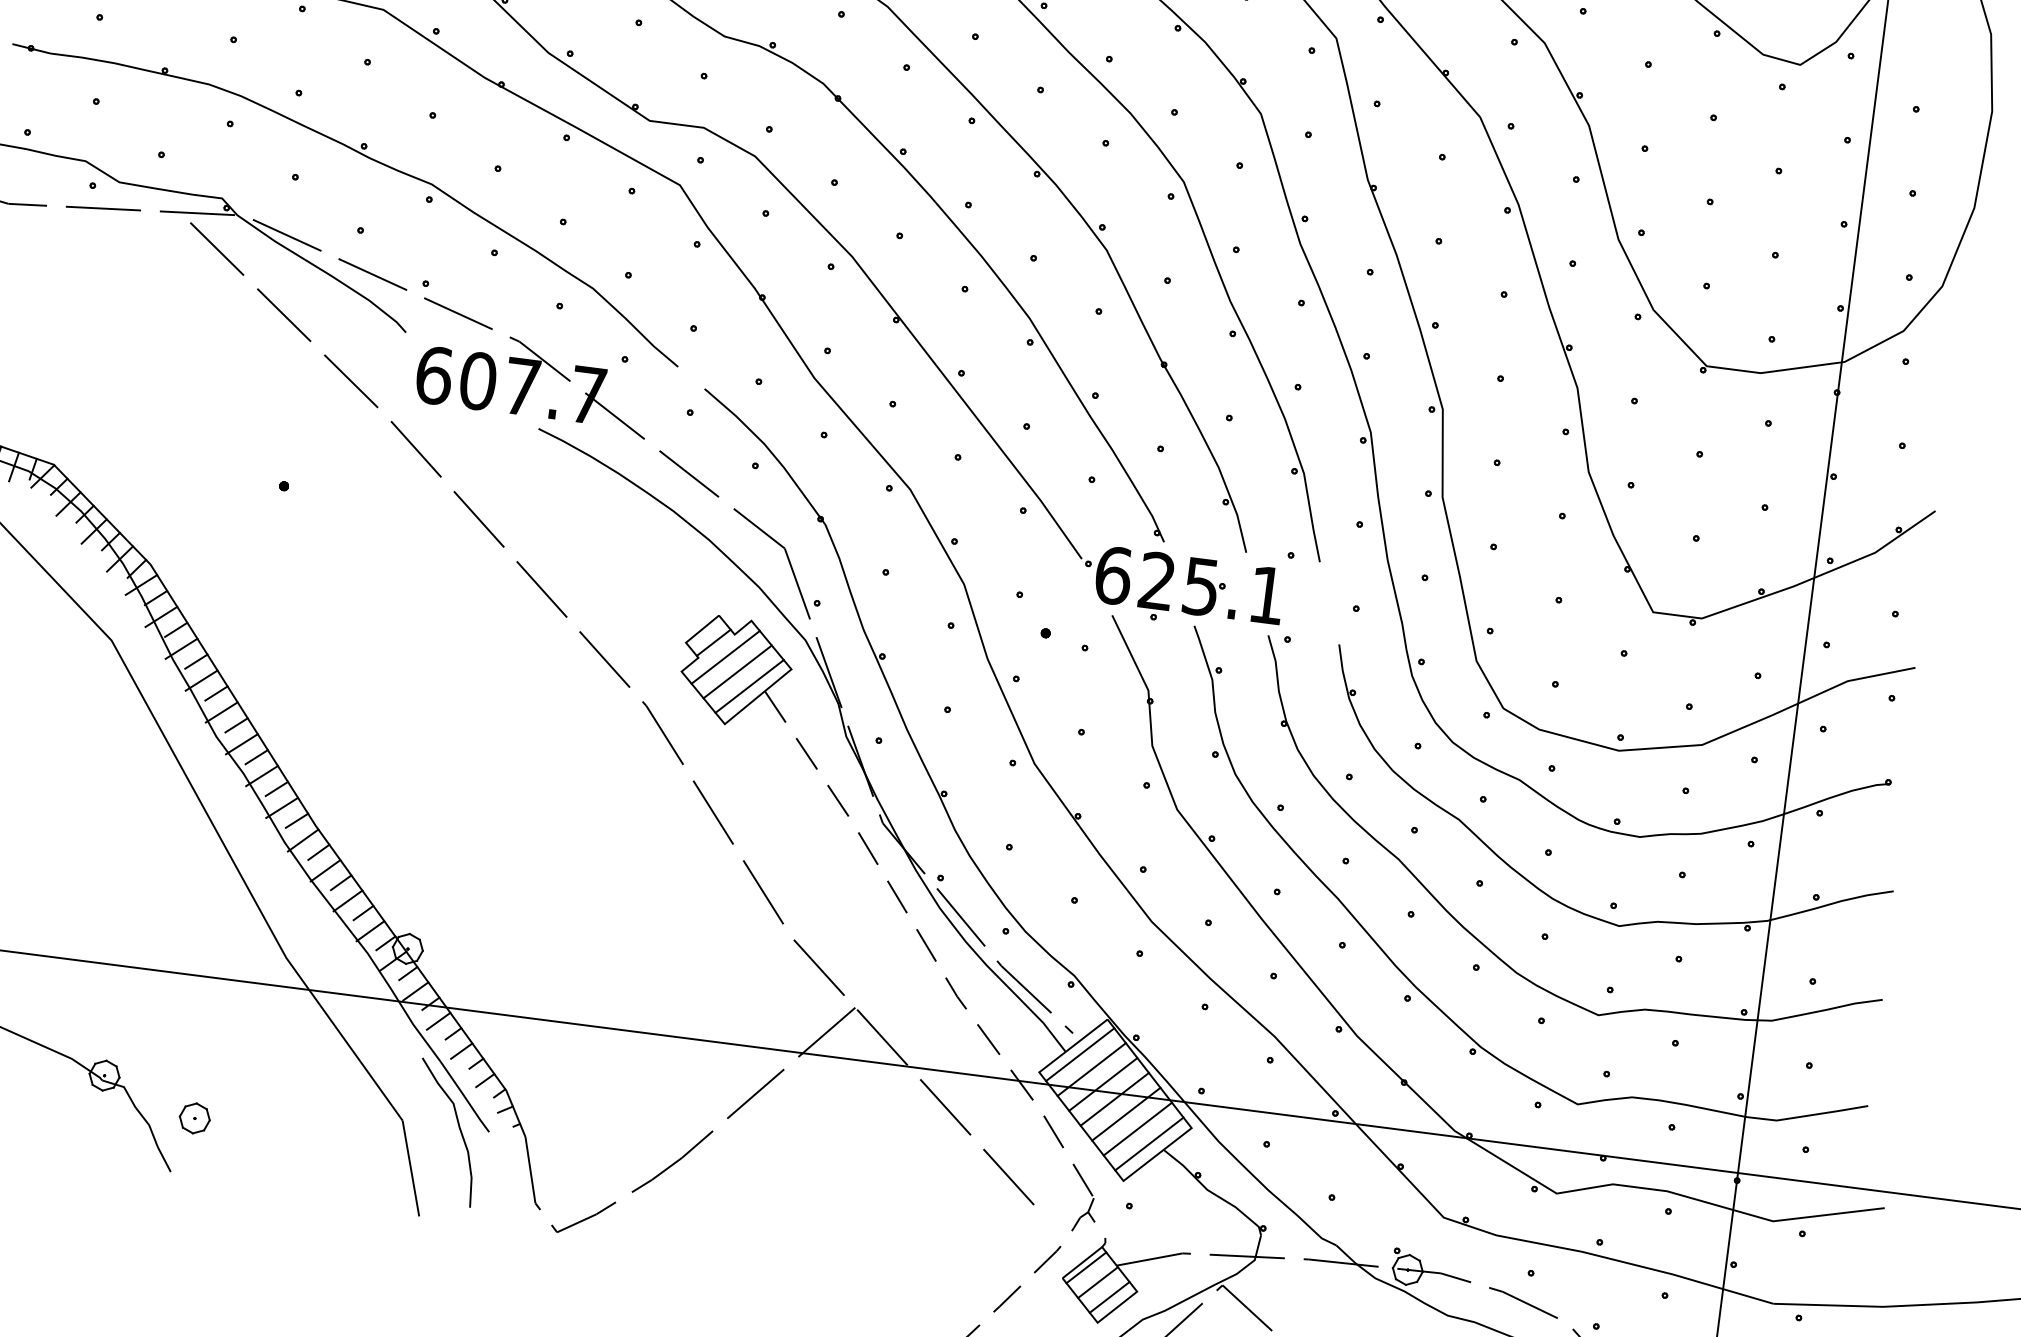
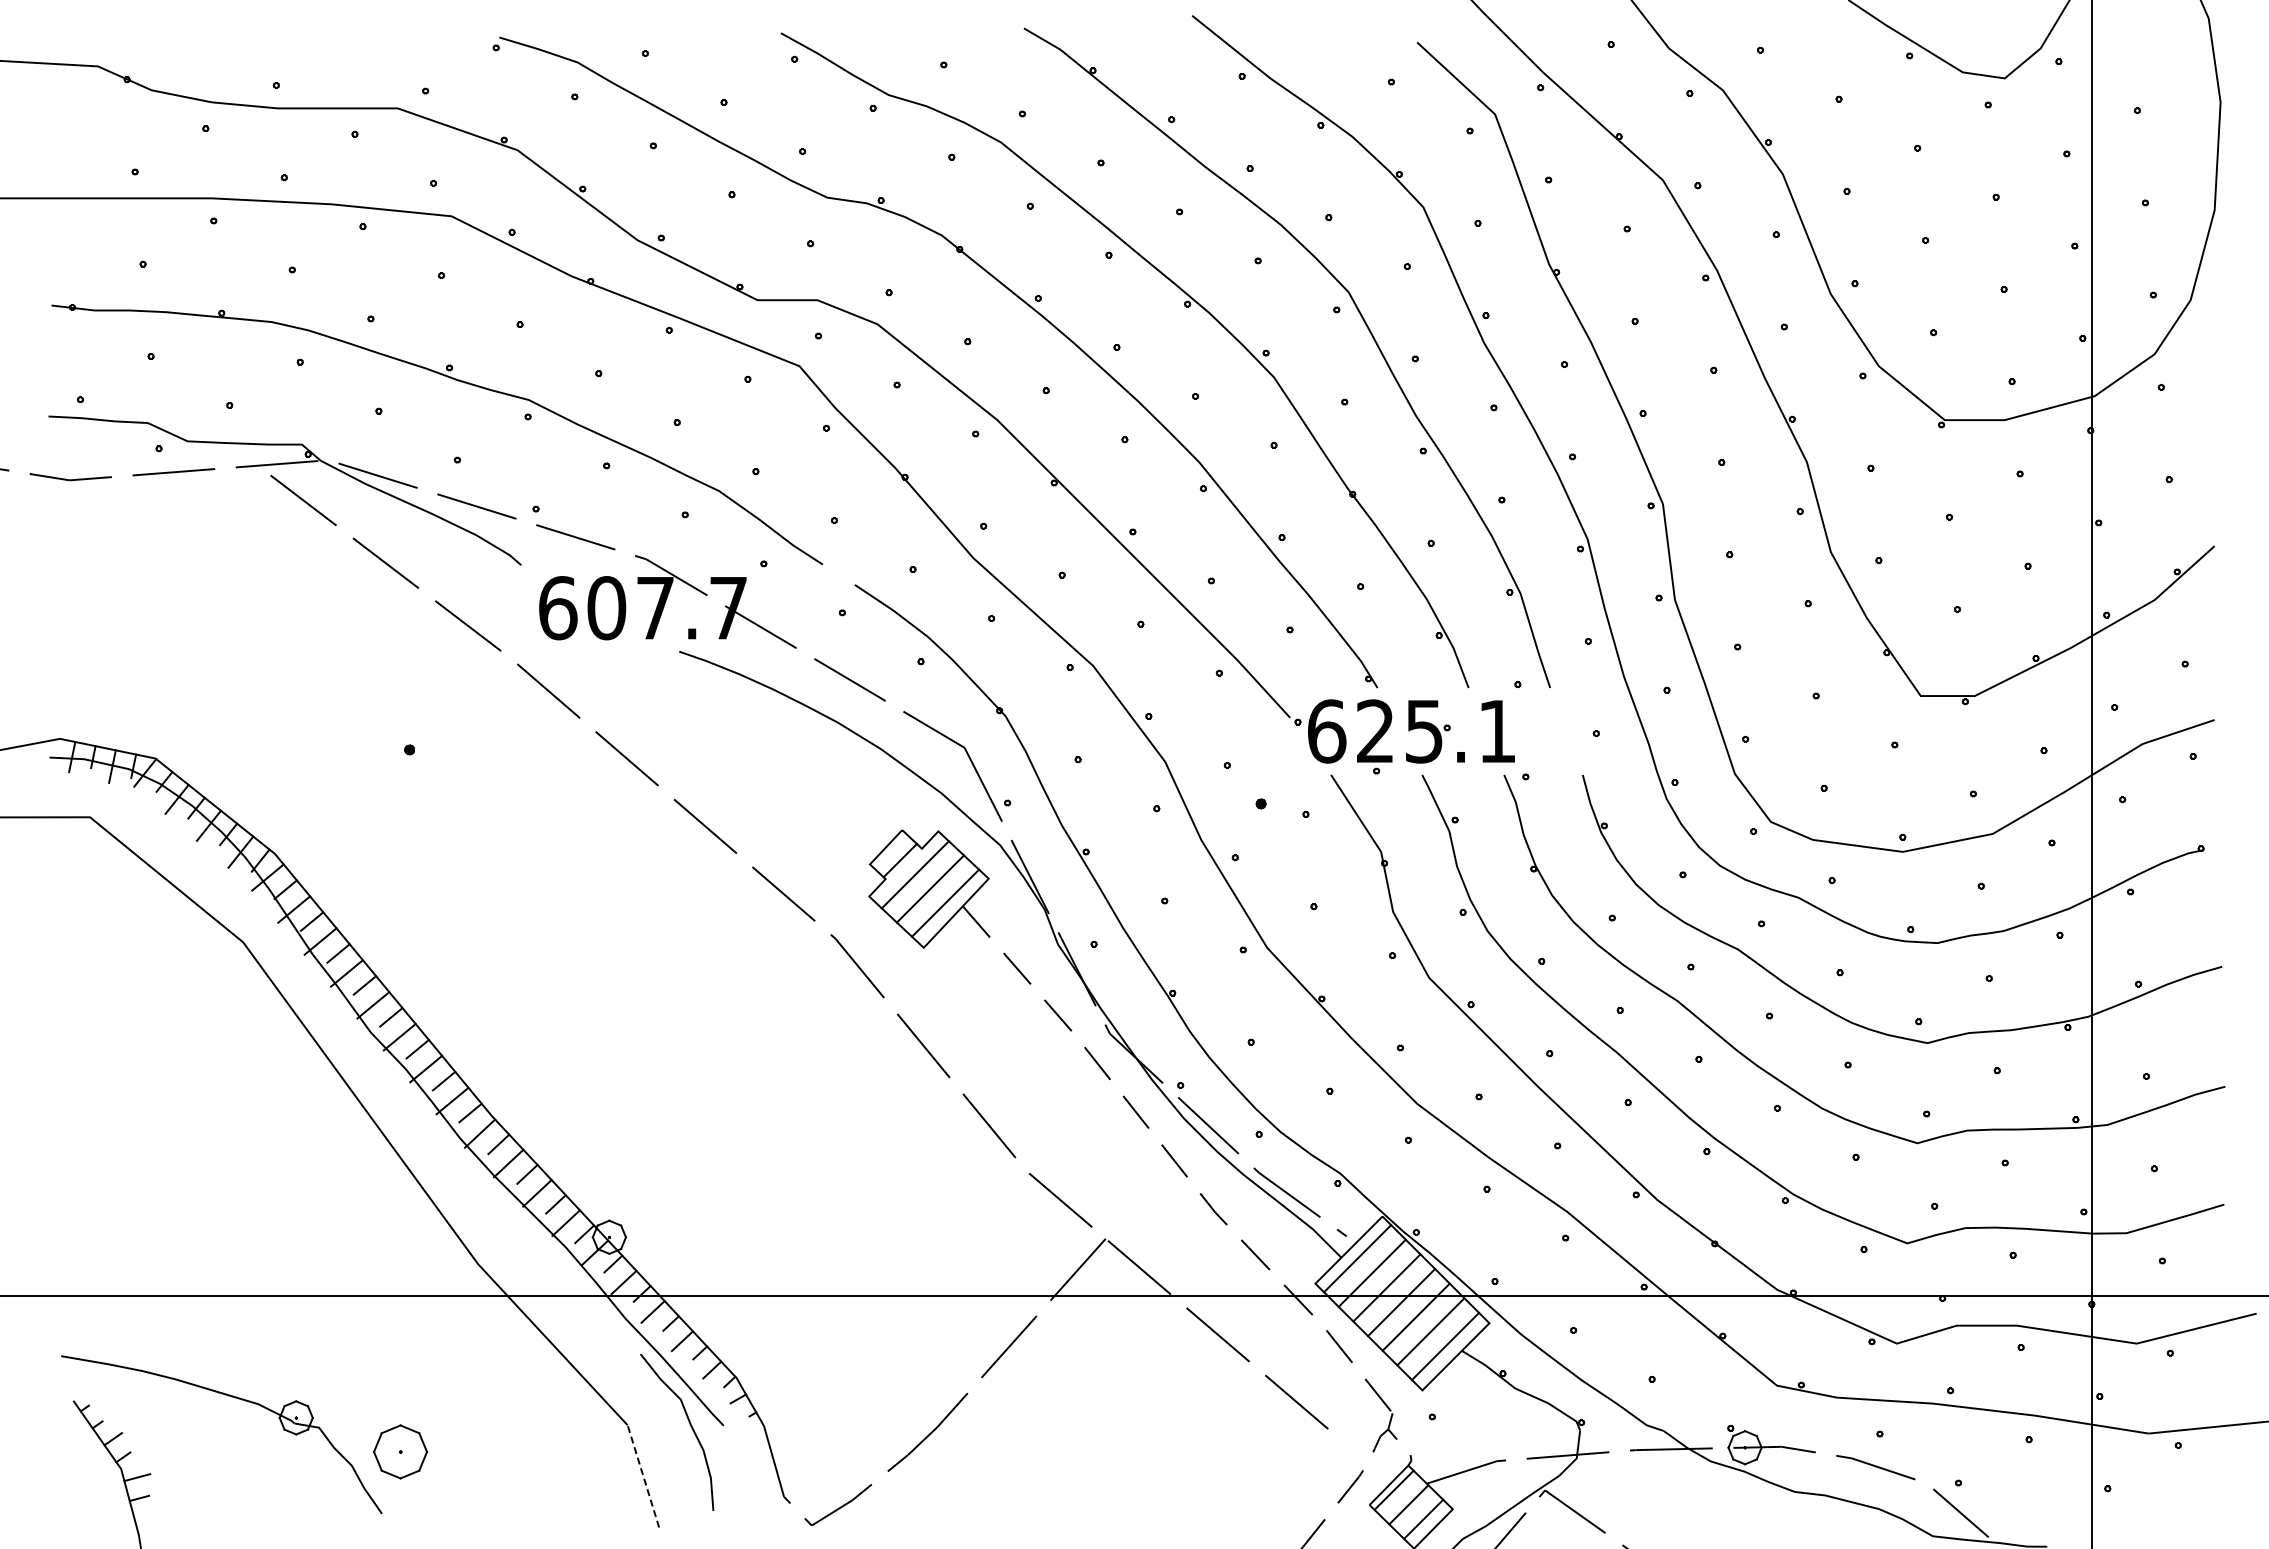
part: (194, 1118) -> (400, 1451), size x1.6
line: (411, 1167) -> (643, 1475), solid -> dashed

